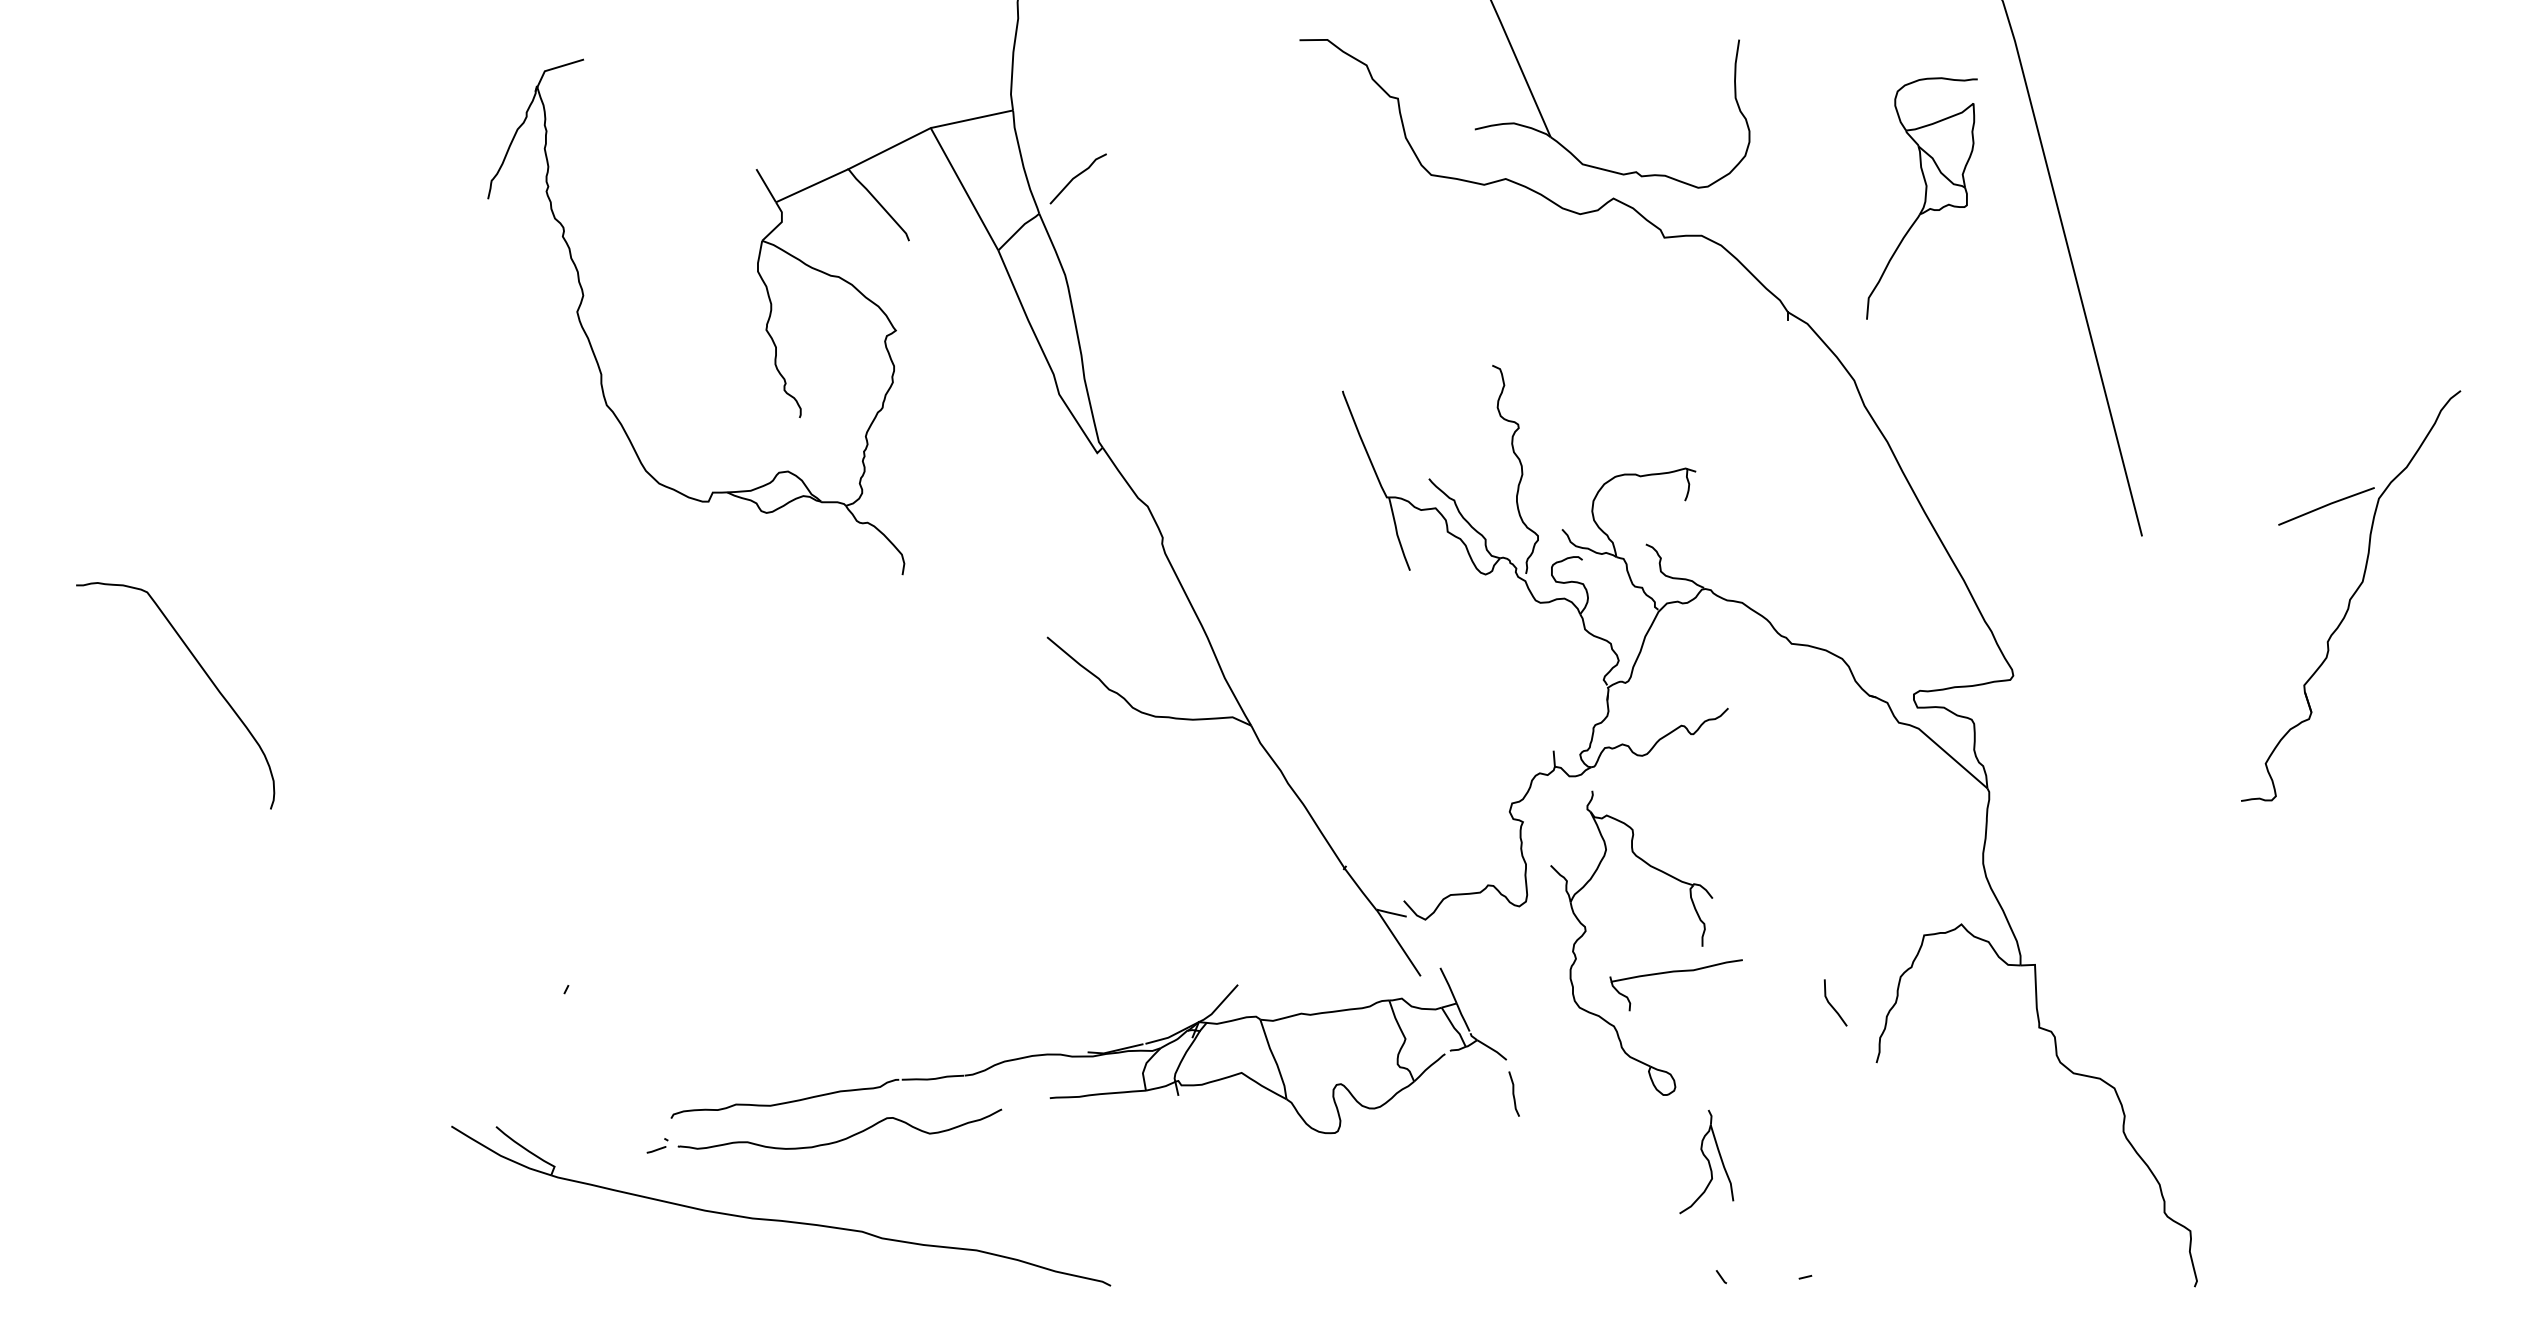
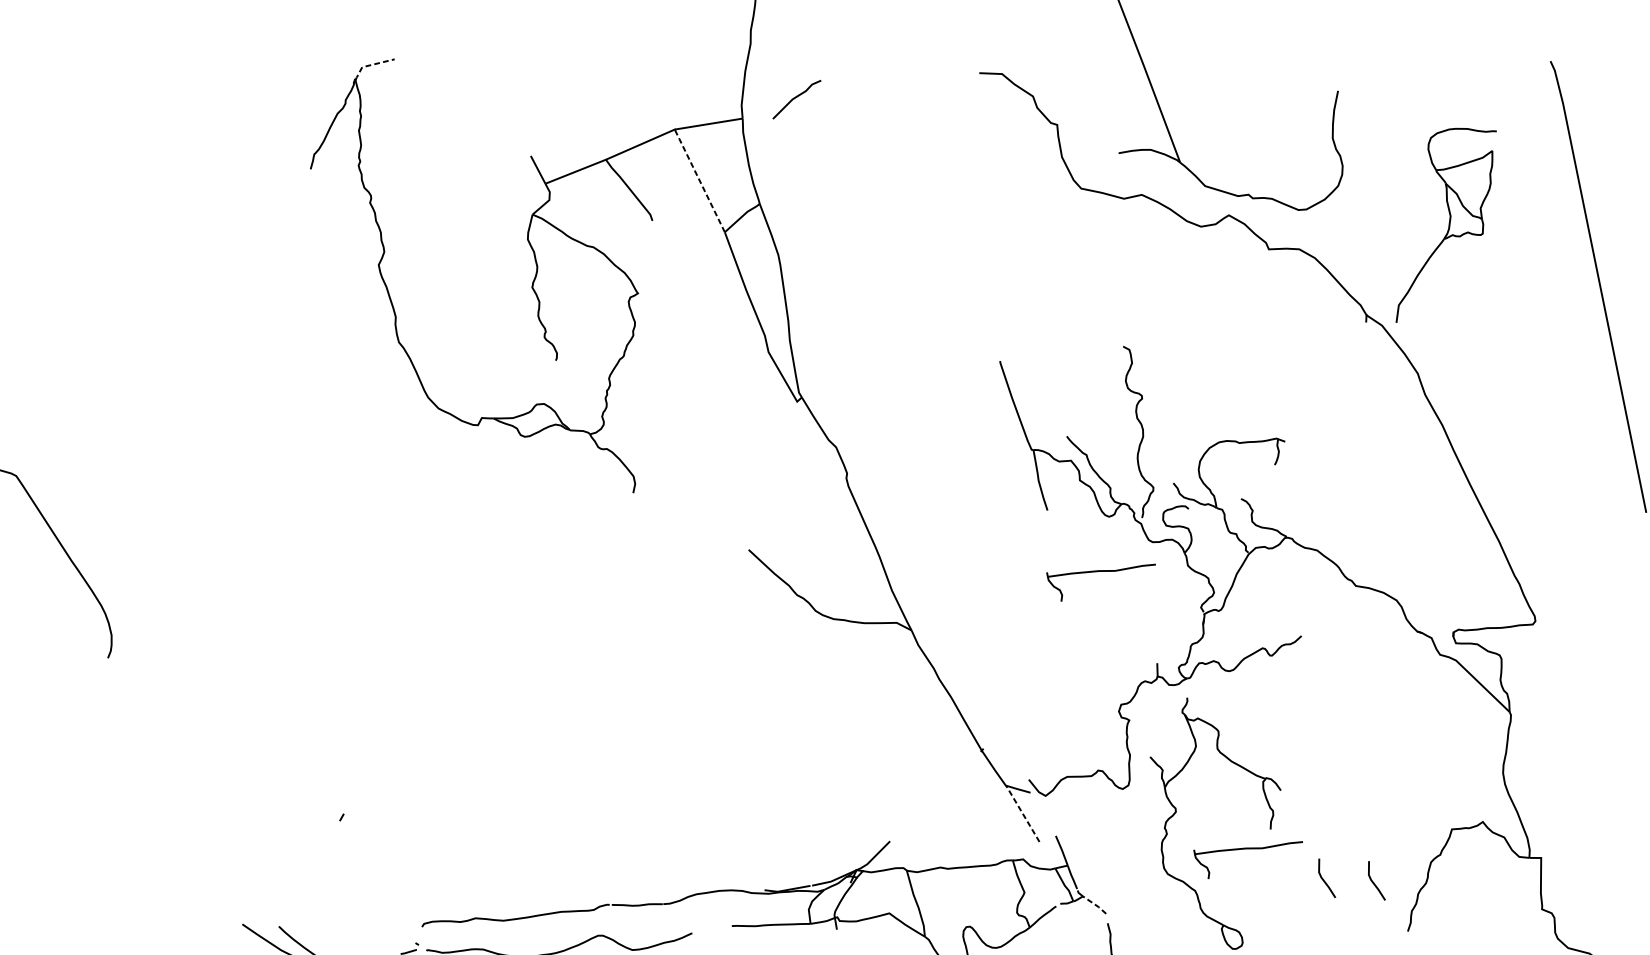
line: (554, 68) -> (370, 65), solid -> dashed
curve: (1076, 177) -> (795, 98), moved
line: (964, 188) -> (699, 180), solid -> dashed
part: (1921, 198) -> (1445, 226), moved
part: (1478, 642) -> (1100, 571), added
line: (1398, 942) -> (1022, 813), solid -> dashed
line: (1771, 1005) -> (1324, 880), added
line: (1492, 1049) -> (1095, 904), solid -> dashed

